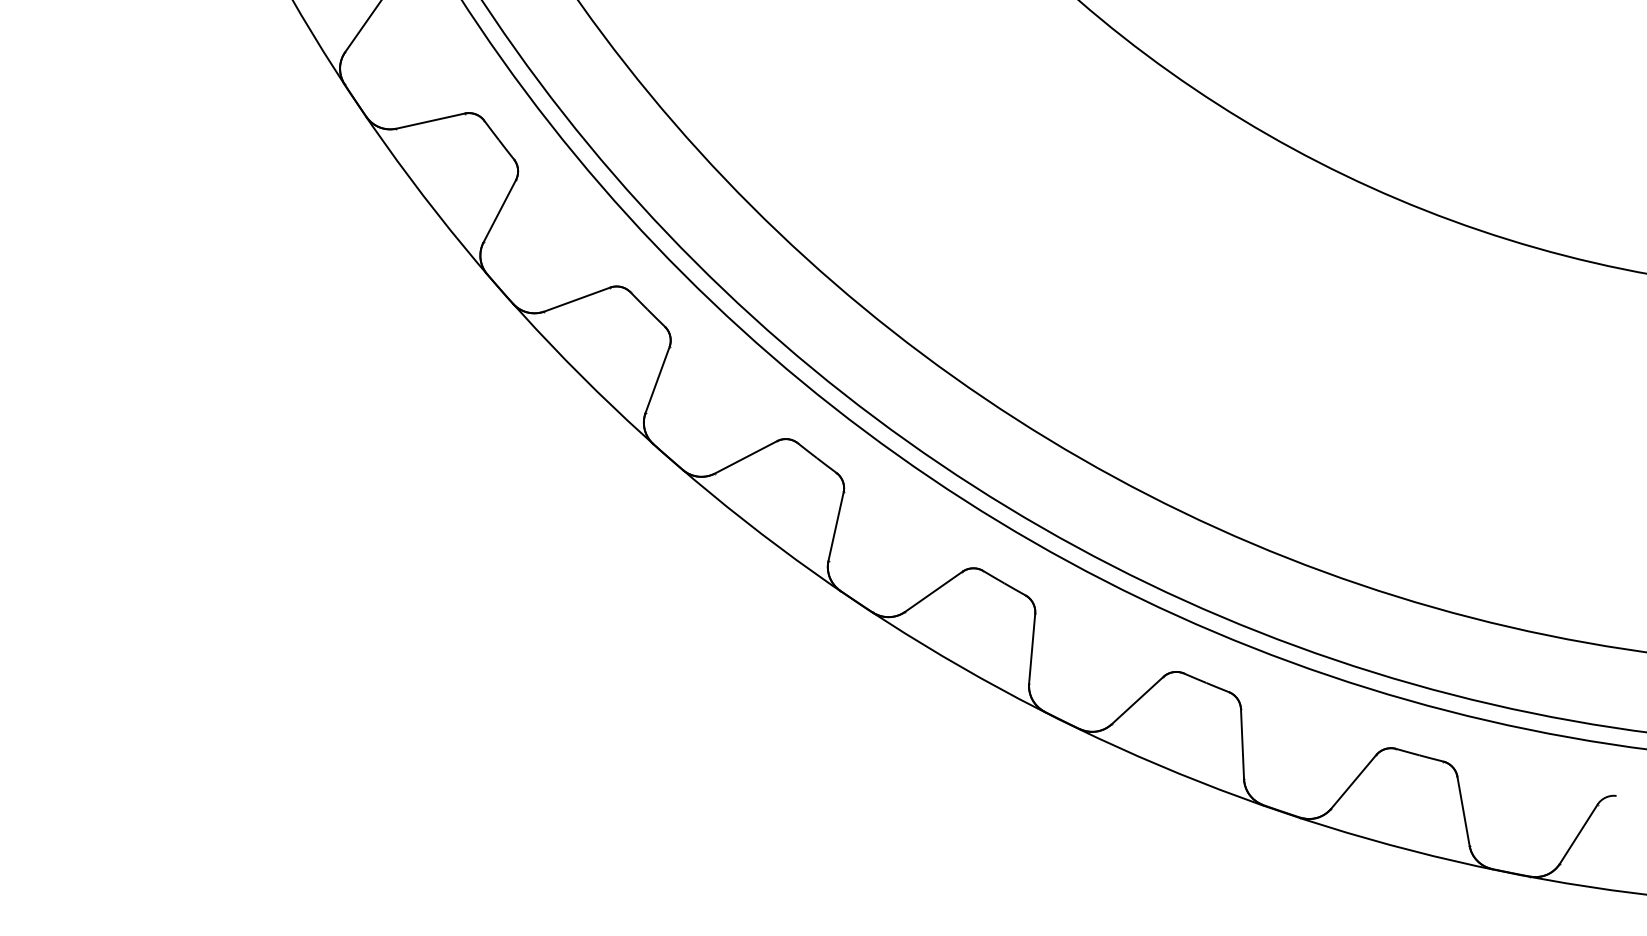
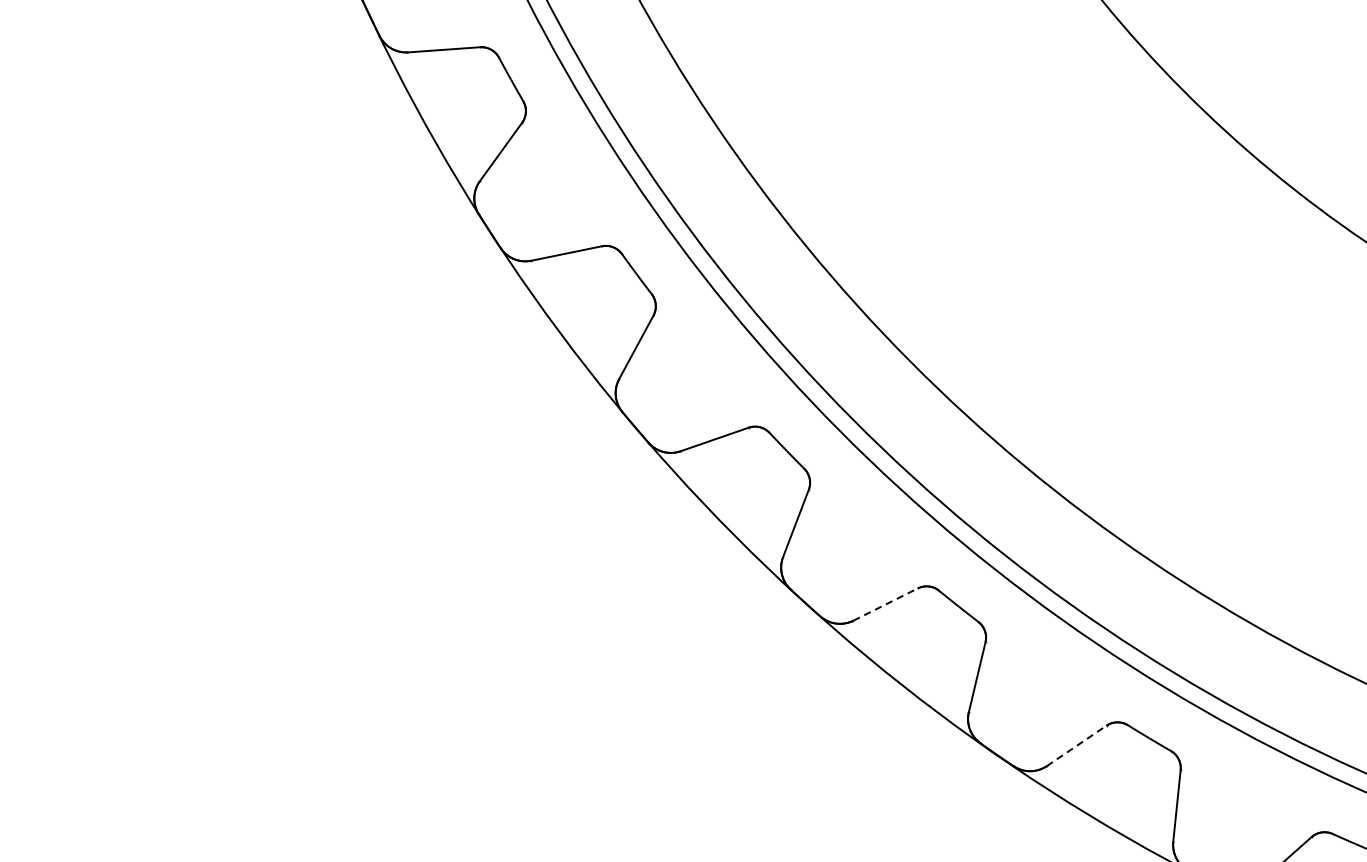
line: (934, 591) -> (886, 604), solid -> dashed
line: (1137, 700) -> (1076, 745), solid -> dashed

